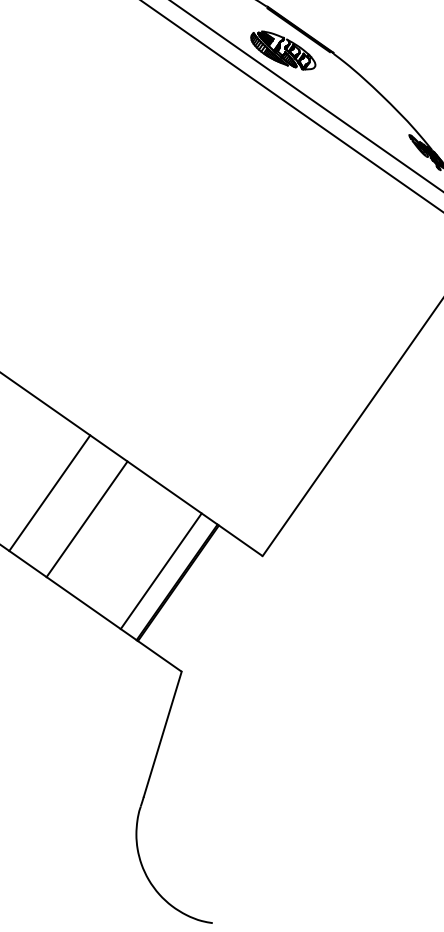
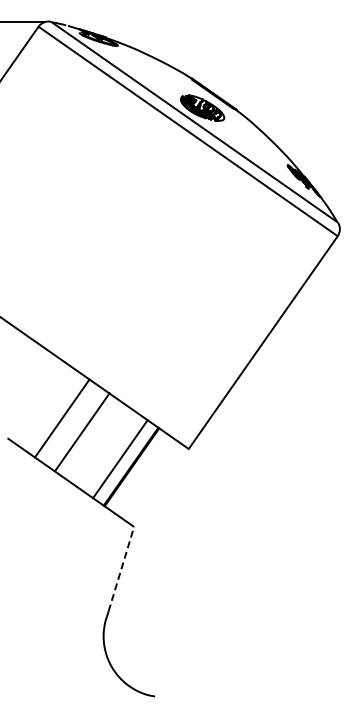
line: (48, 493) -> (61, 418), moved
line: (87, 519) -> (82, 432), moved
line: (162, 733) -> (121, 568), solid -> dashed

